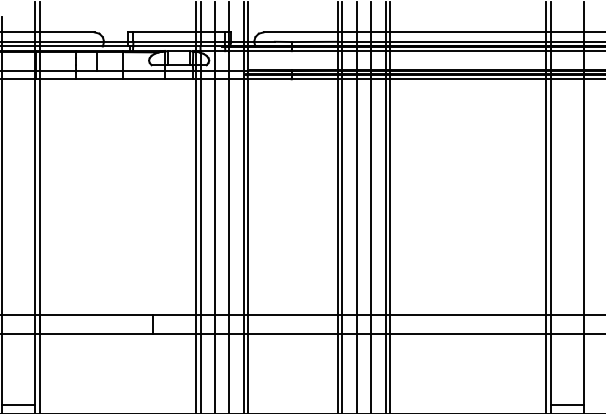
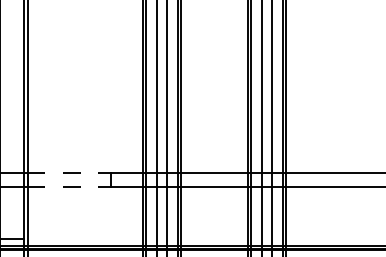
line: (97, 314) -> (70, 172), solid -> dashed
line: (97, 333) -> (70, 186), solid -> dashed

